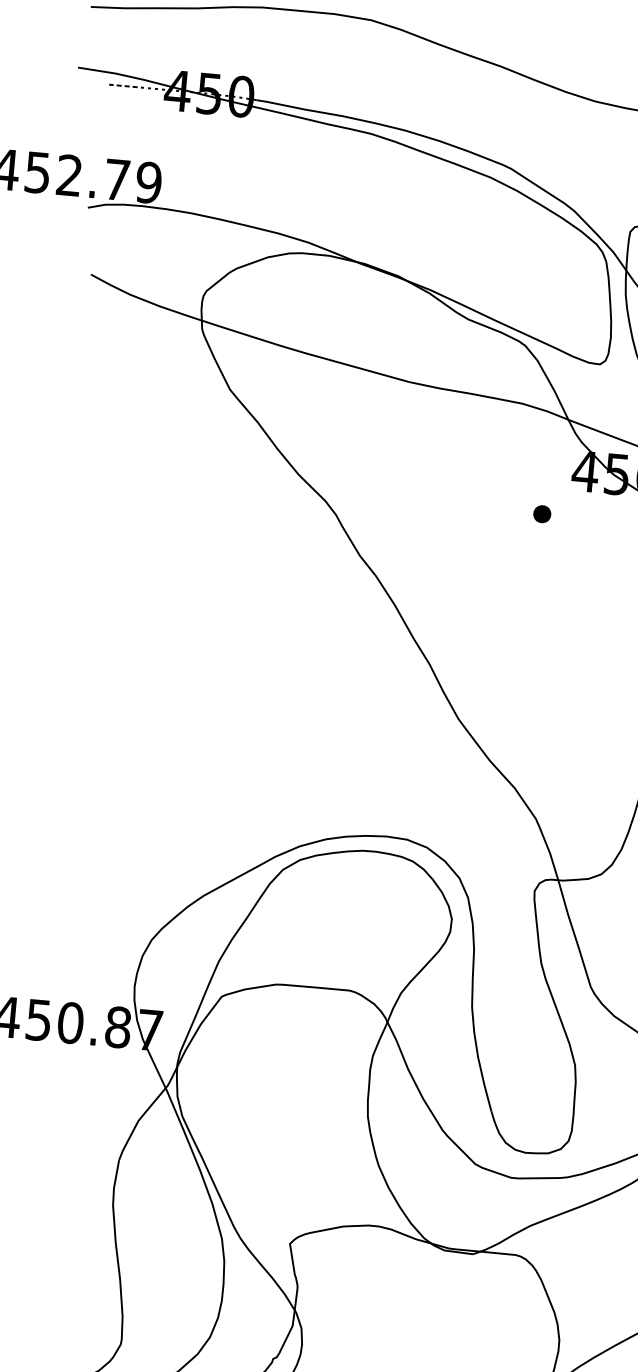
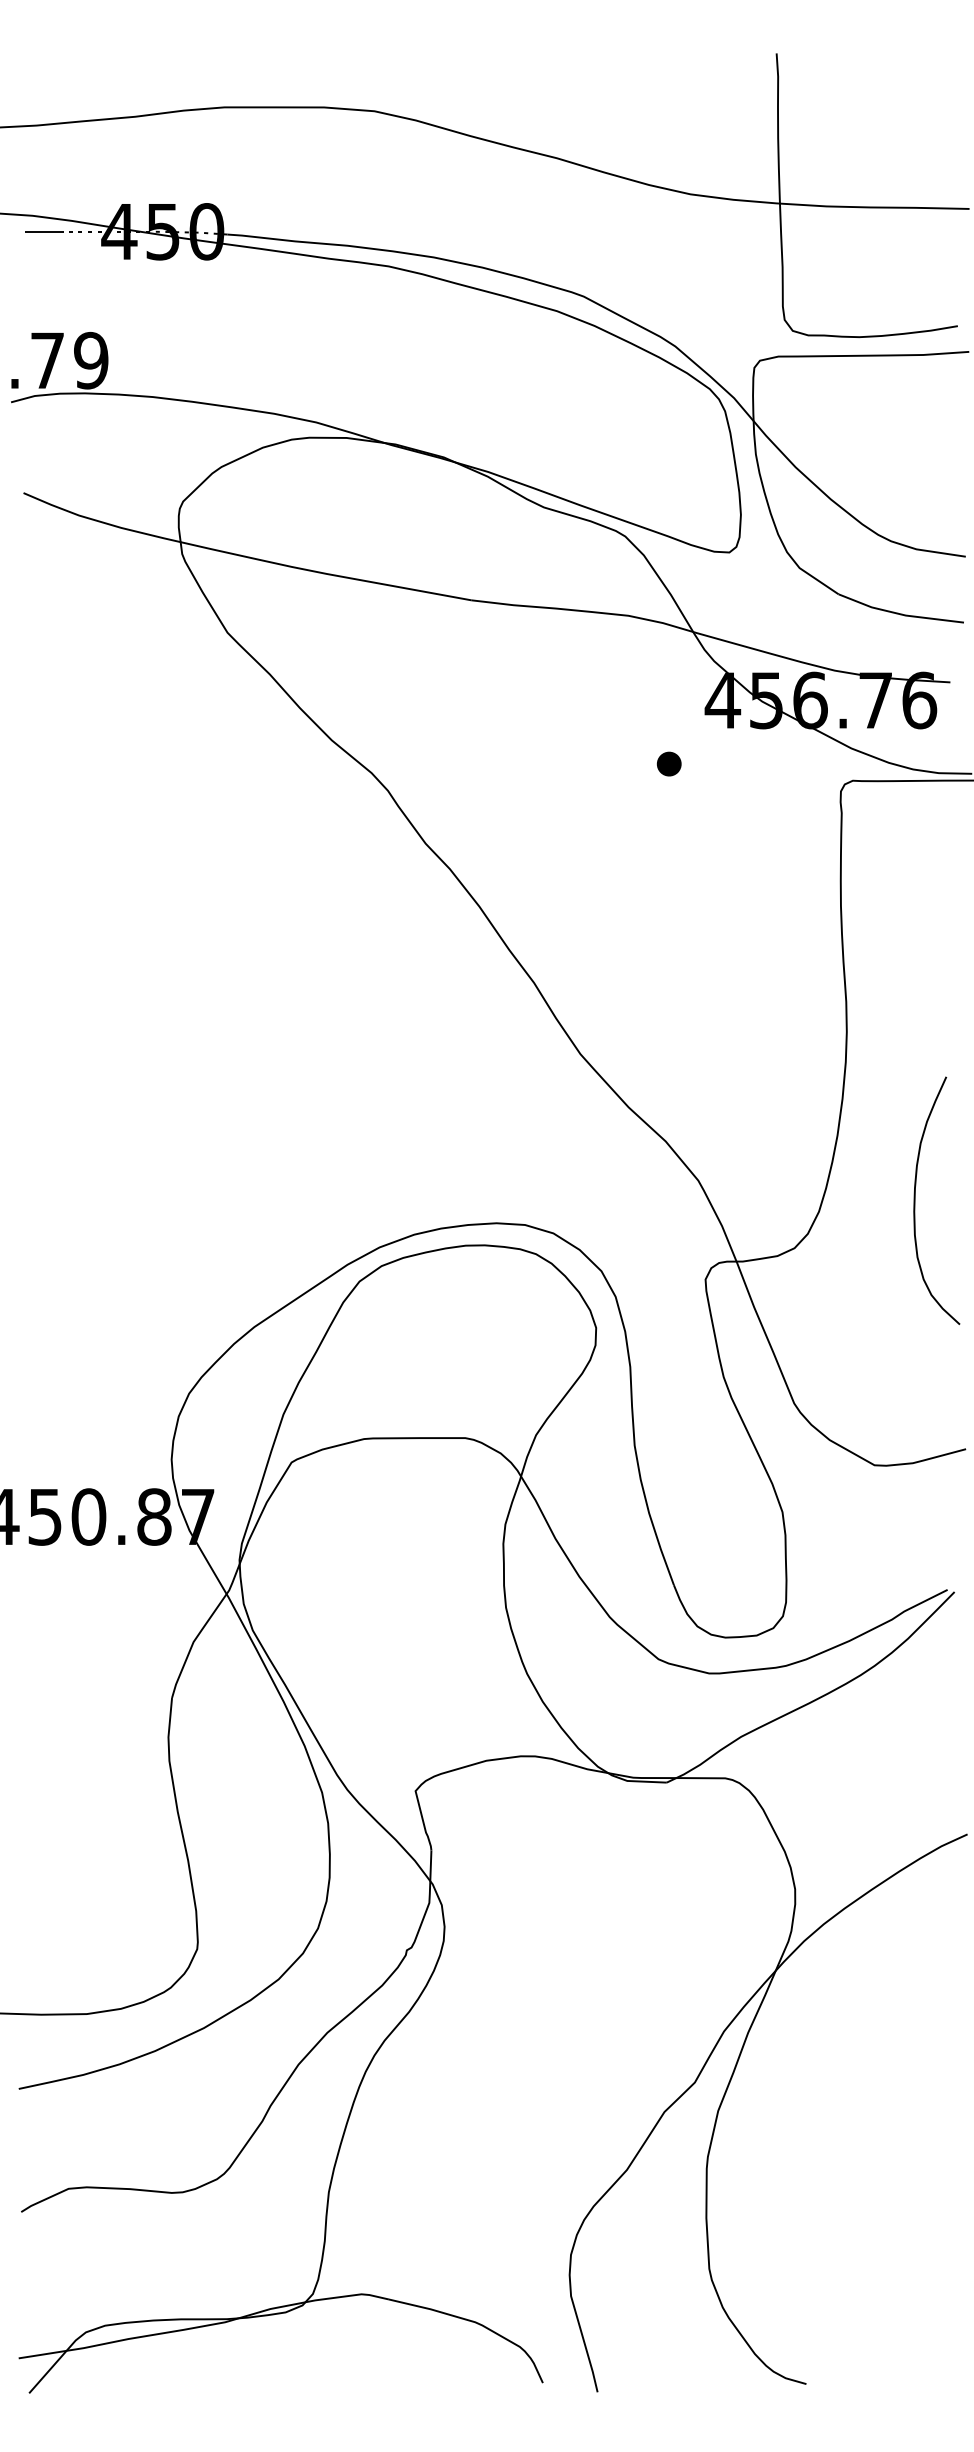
line: (123, 85) -> (44, 231), dashed -> solid

